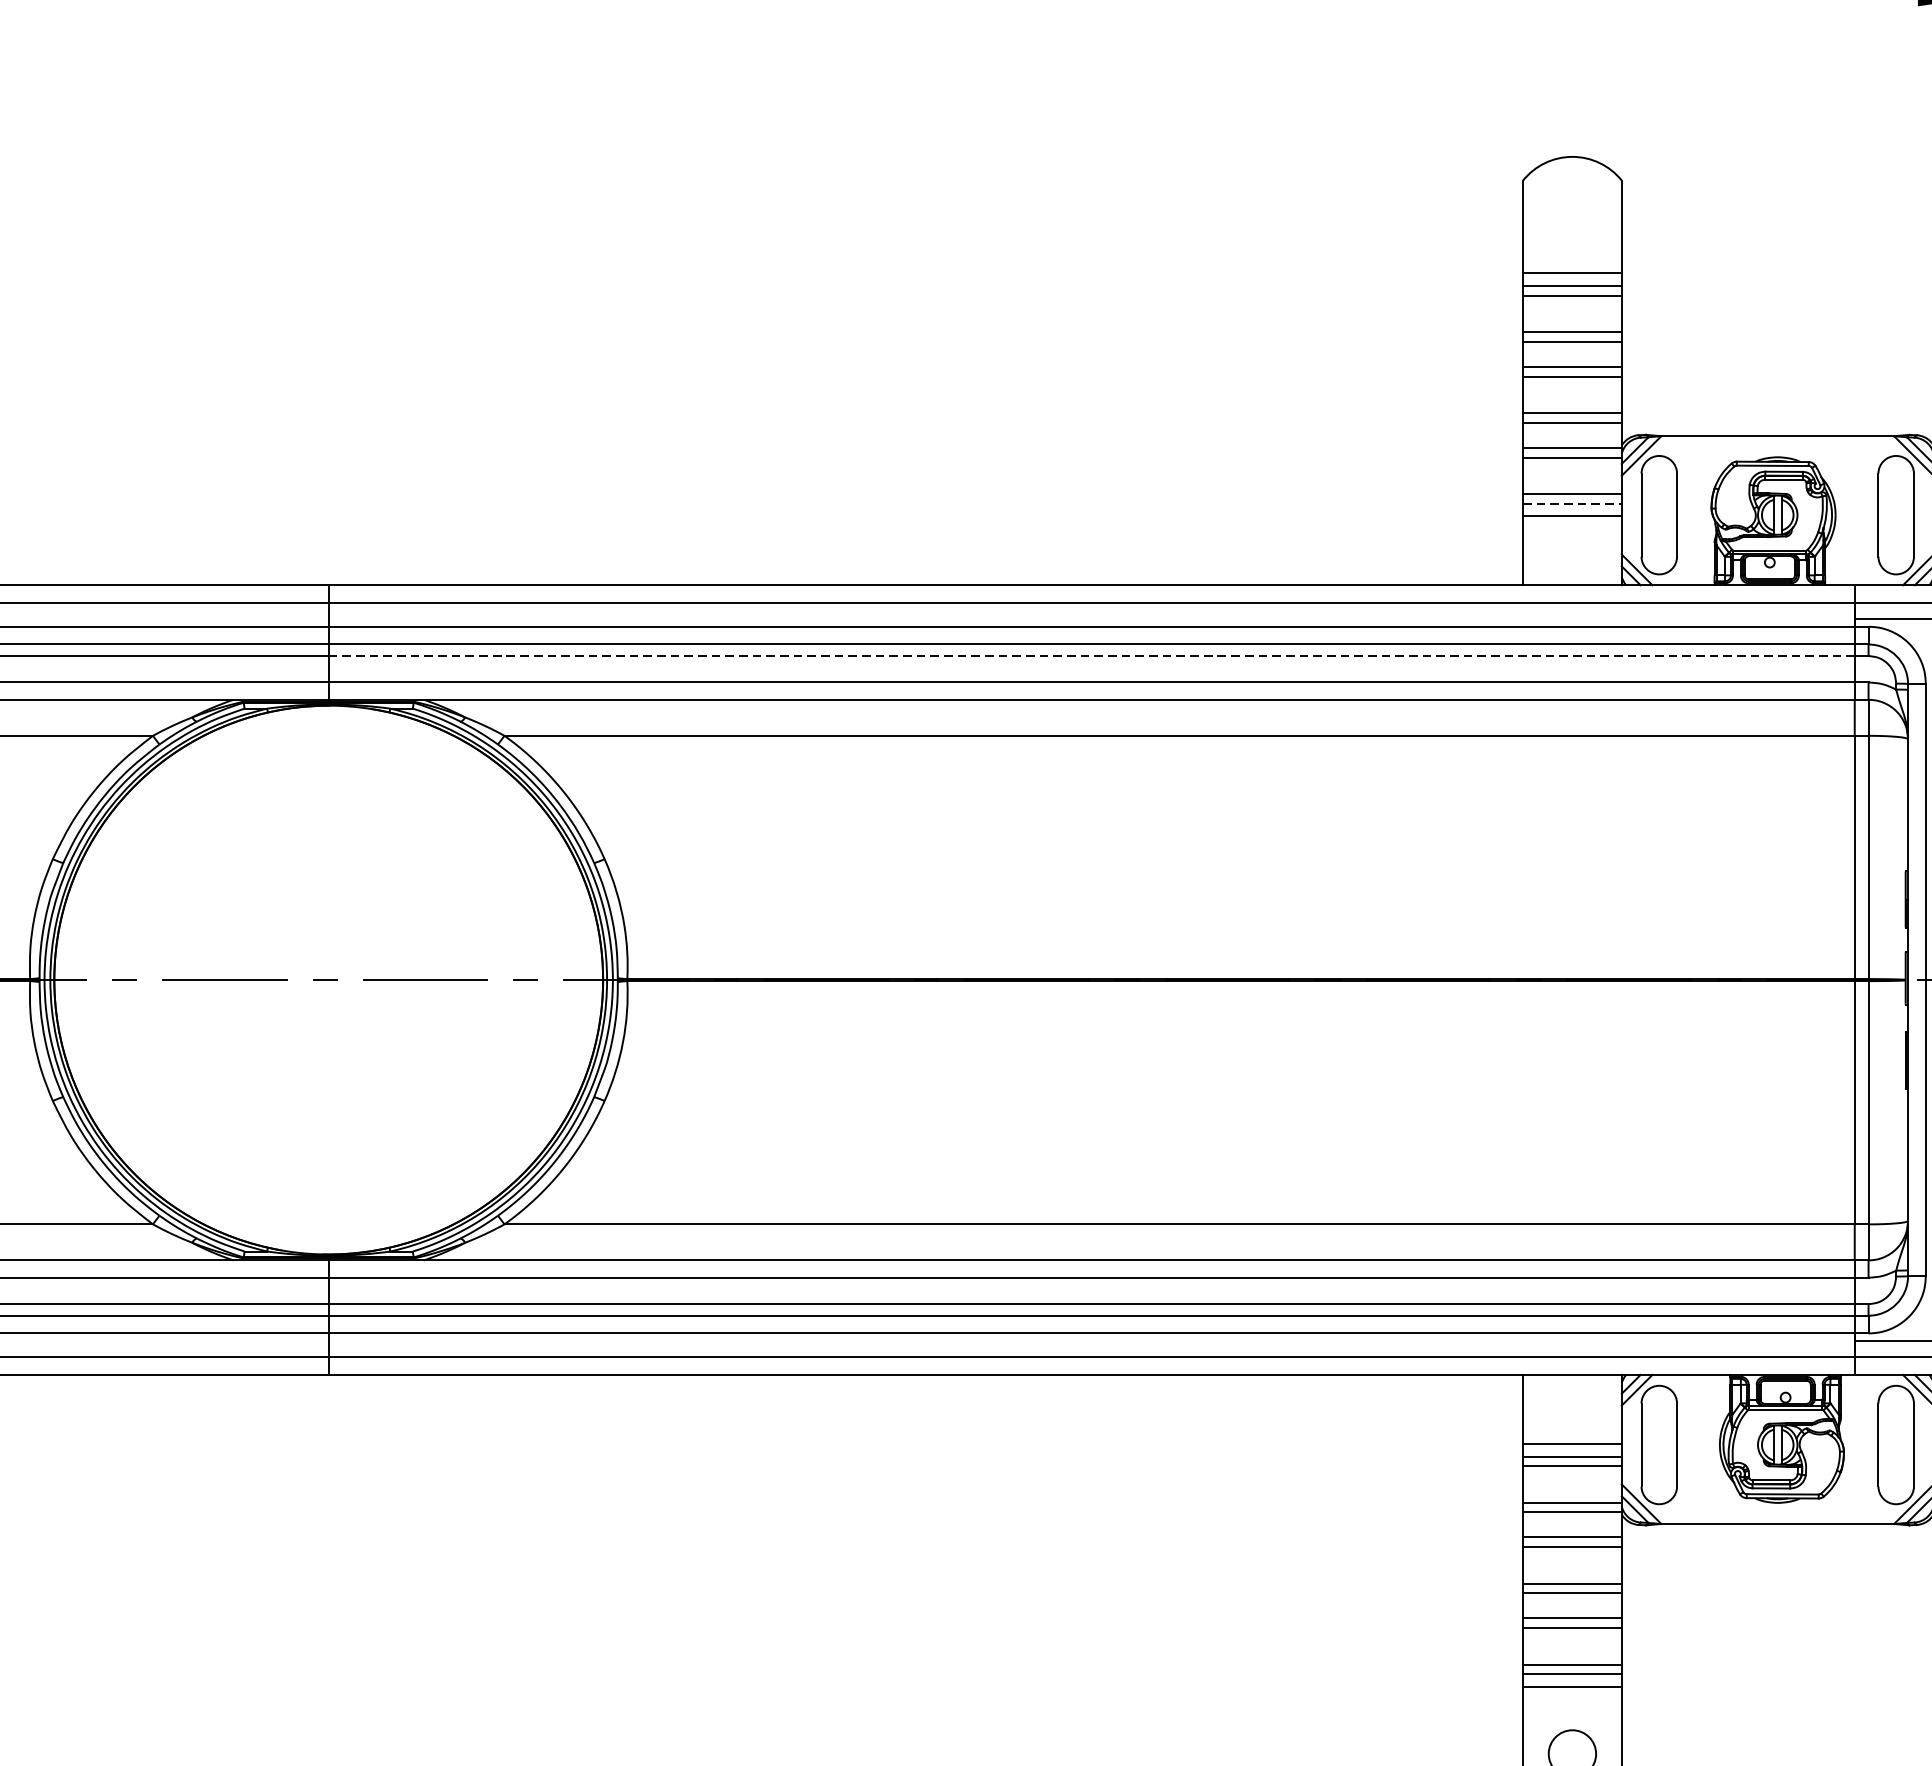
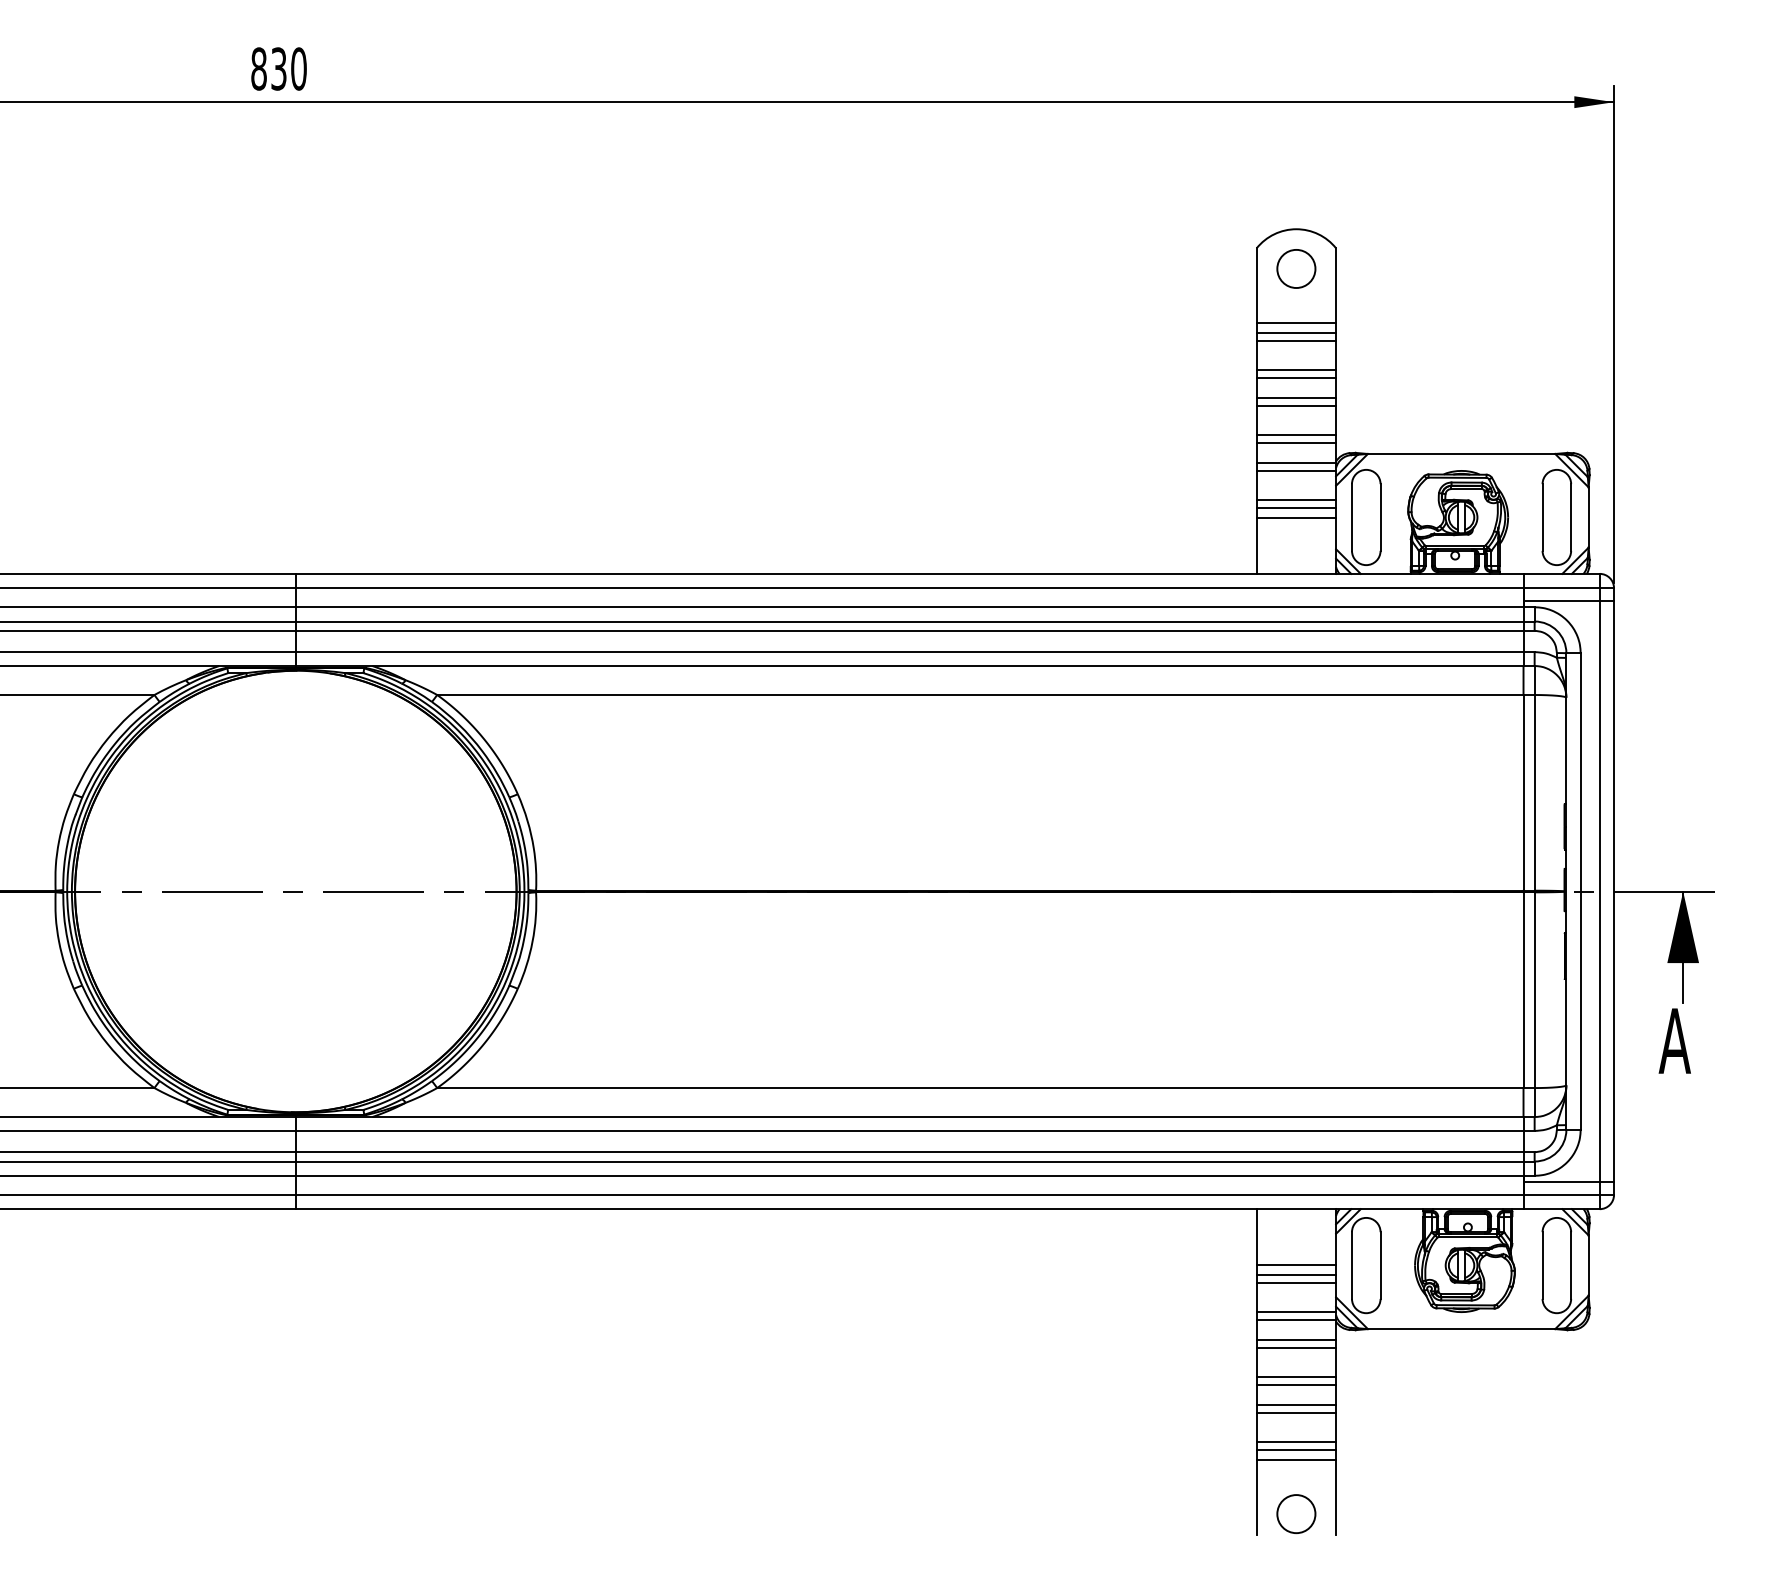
circle: (1572, 205) -> (1296, 268), added
line: (1572, 503) -> (1296, 508), dashed -> solid
line: (1091, 656) -> (909, 631), dashed -> solid

